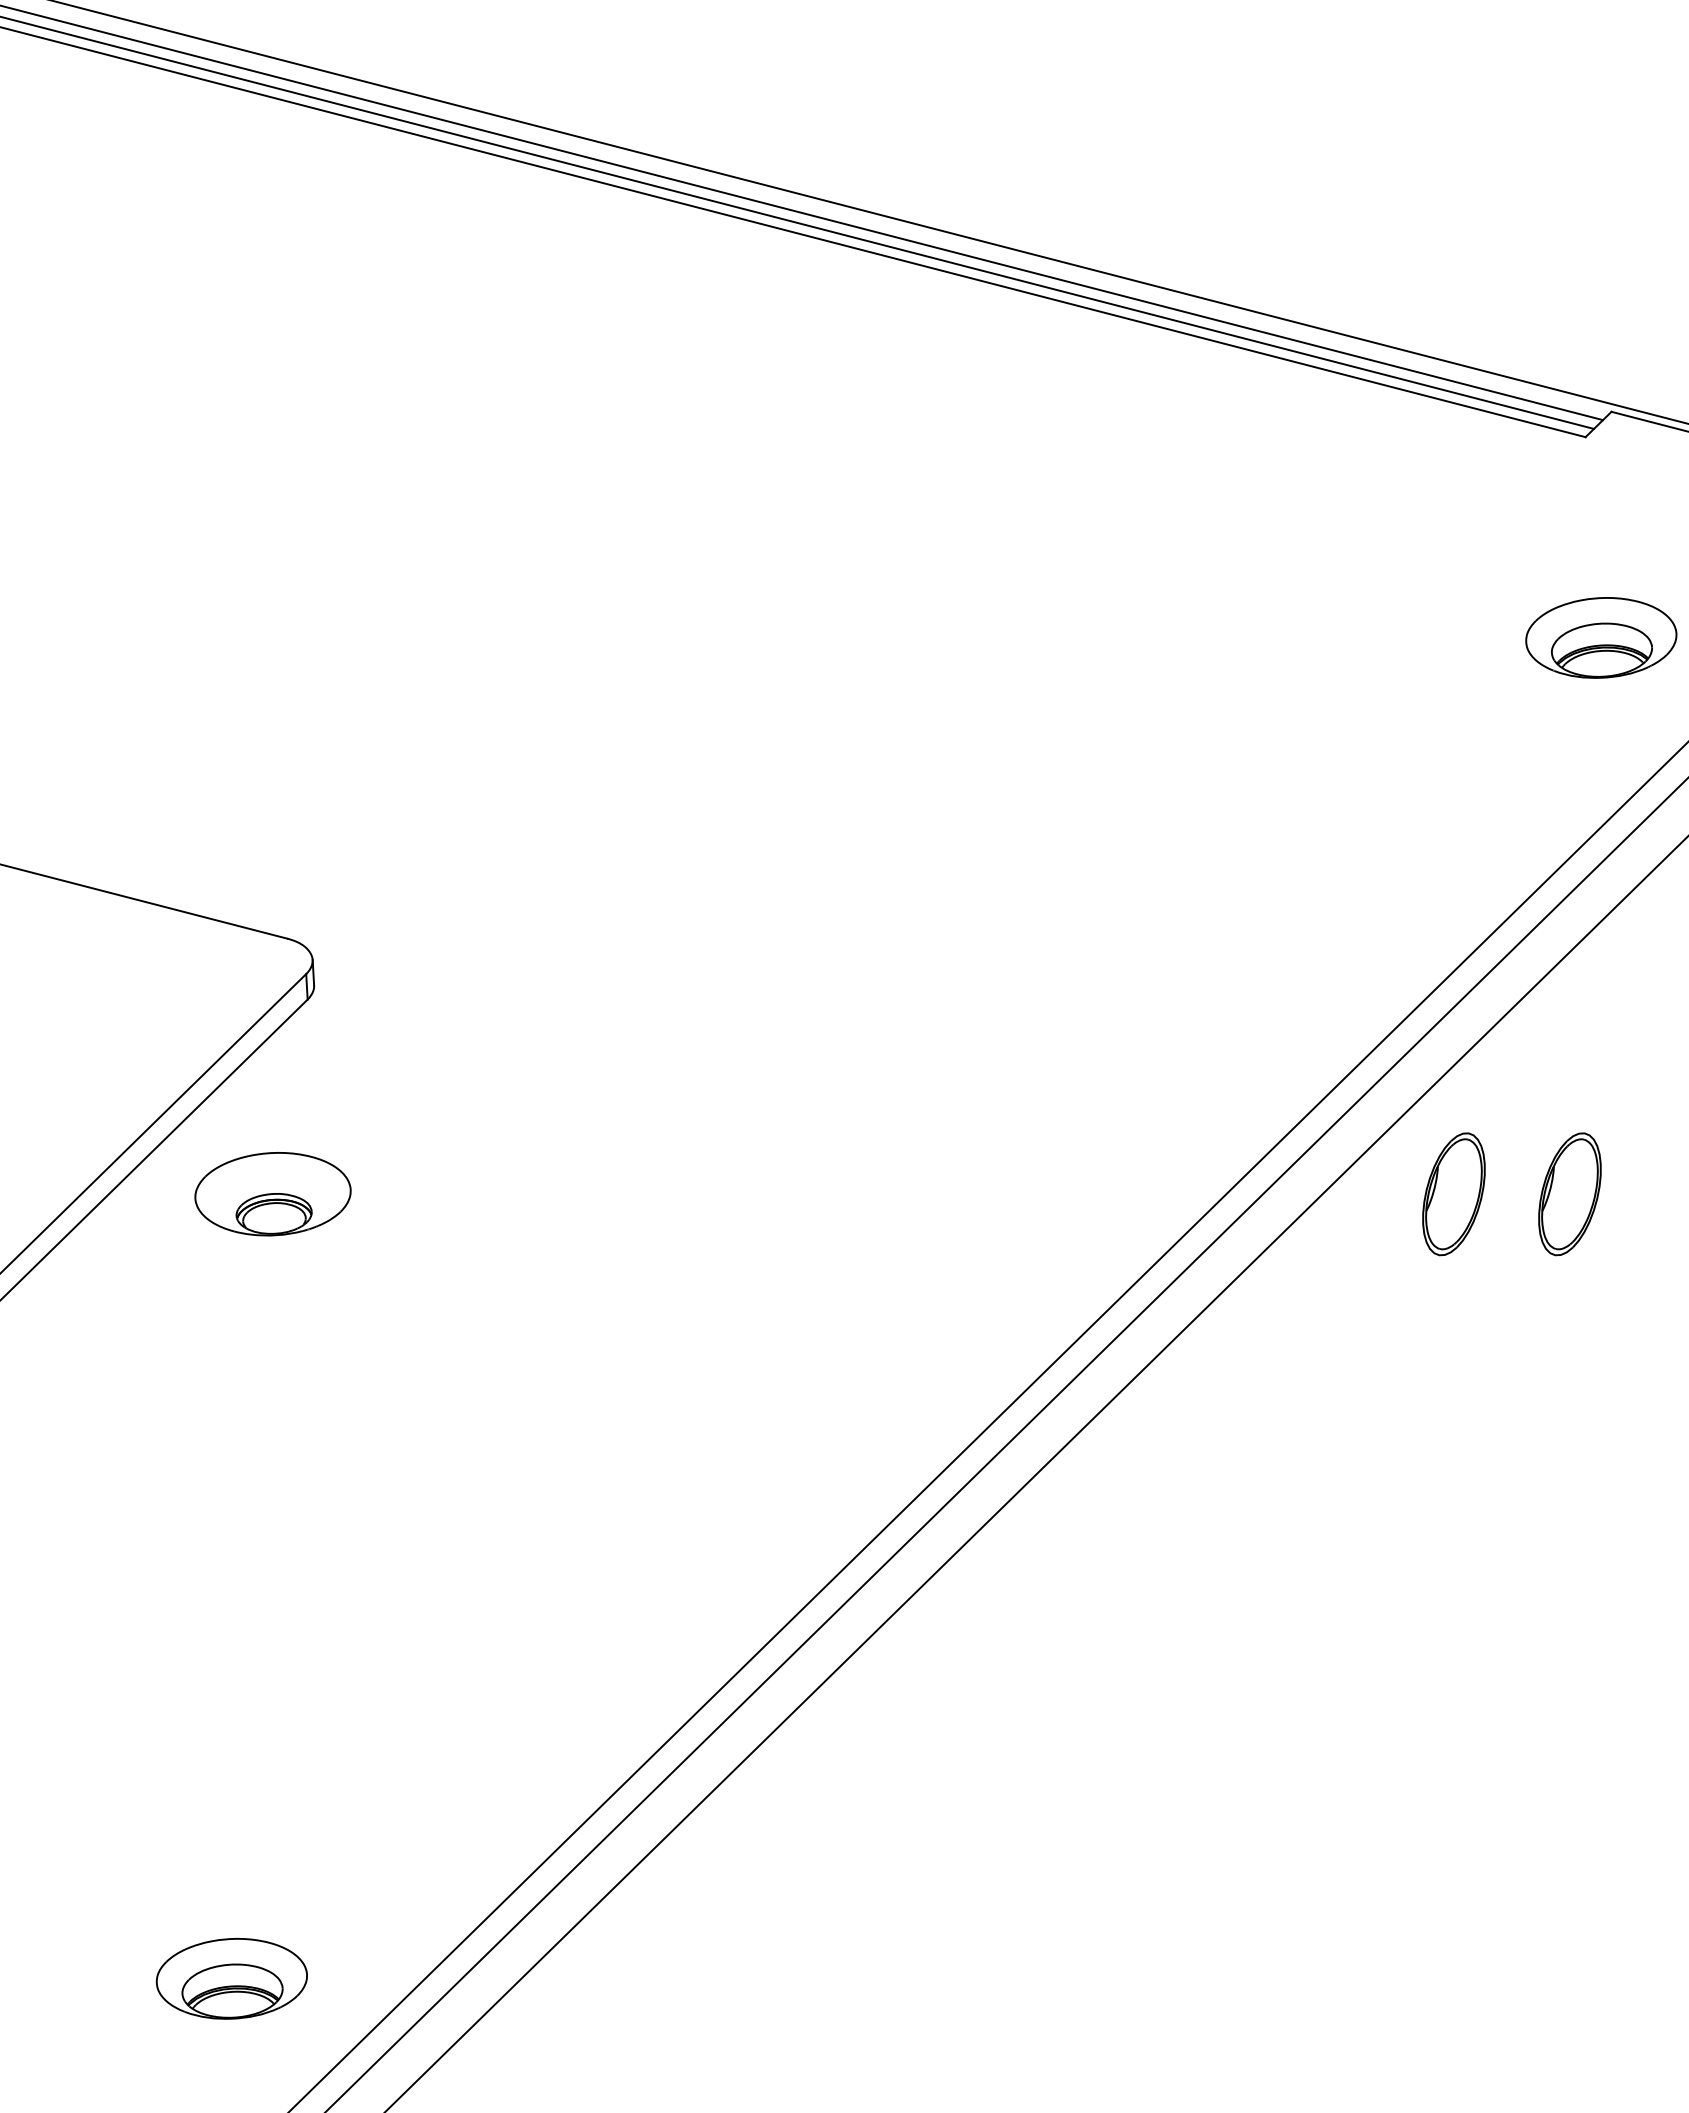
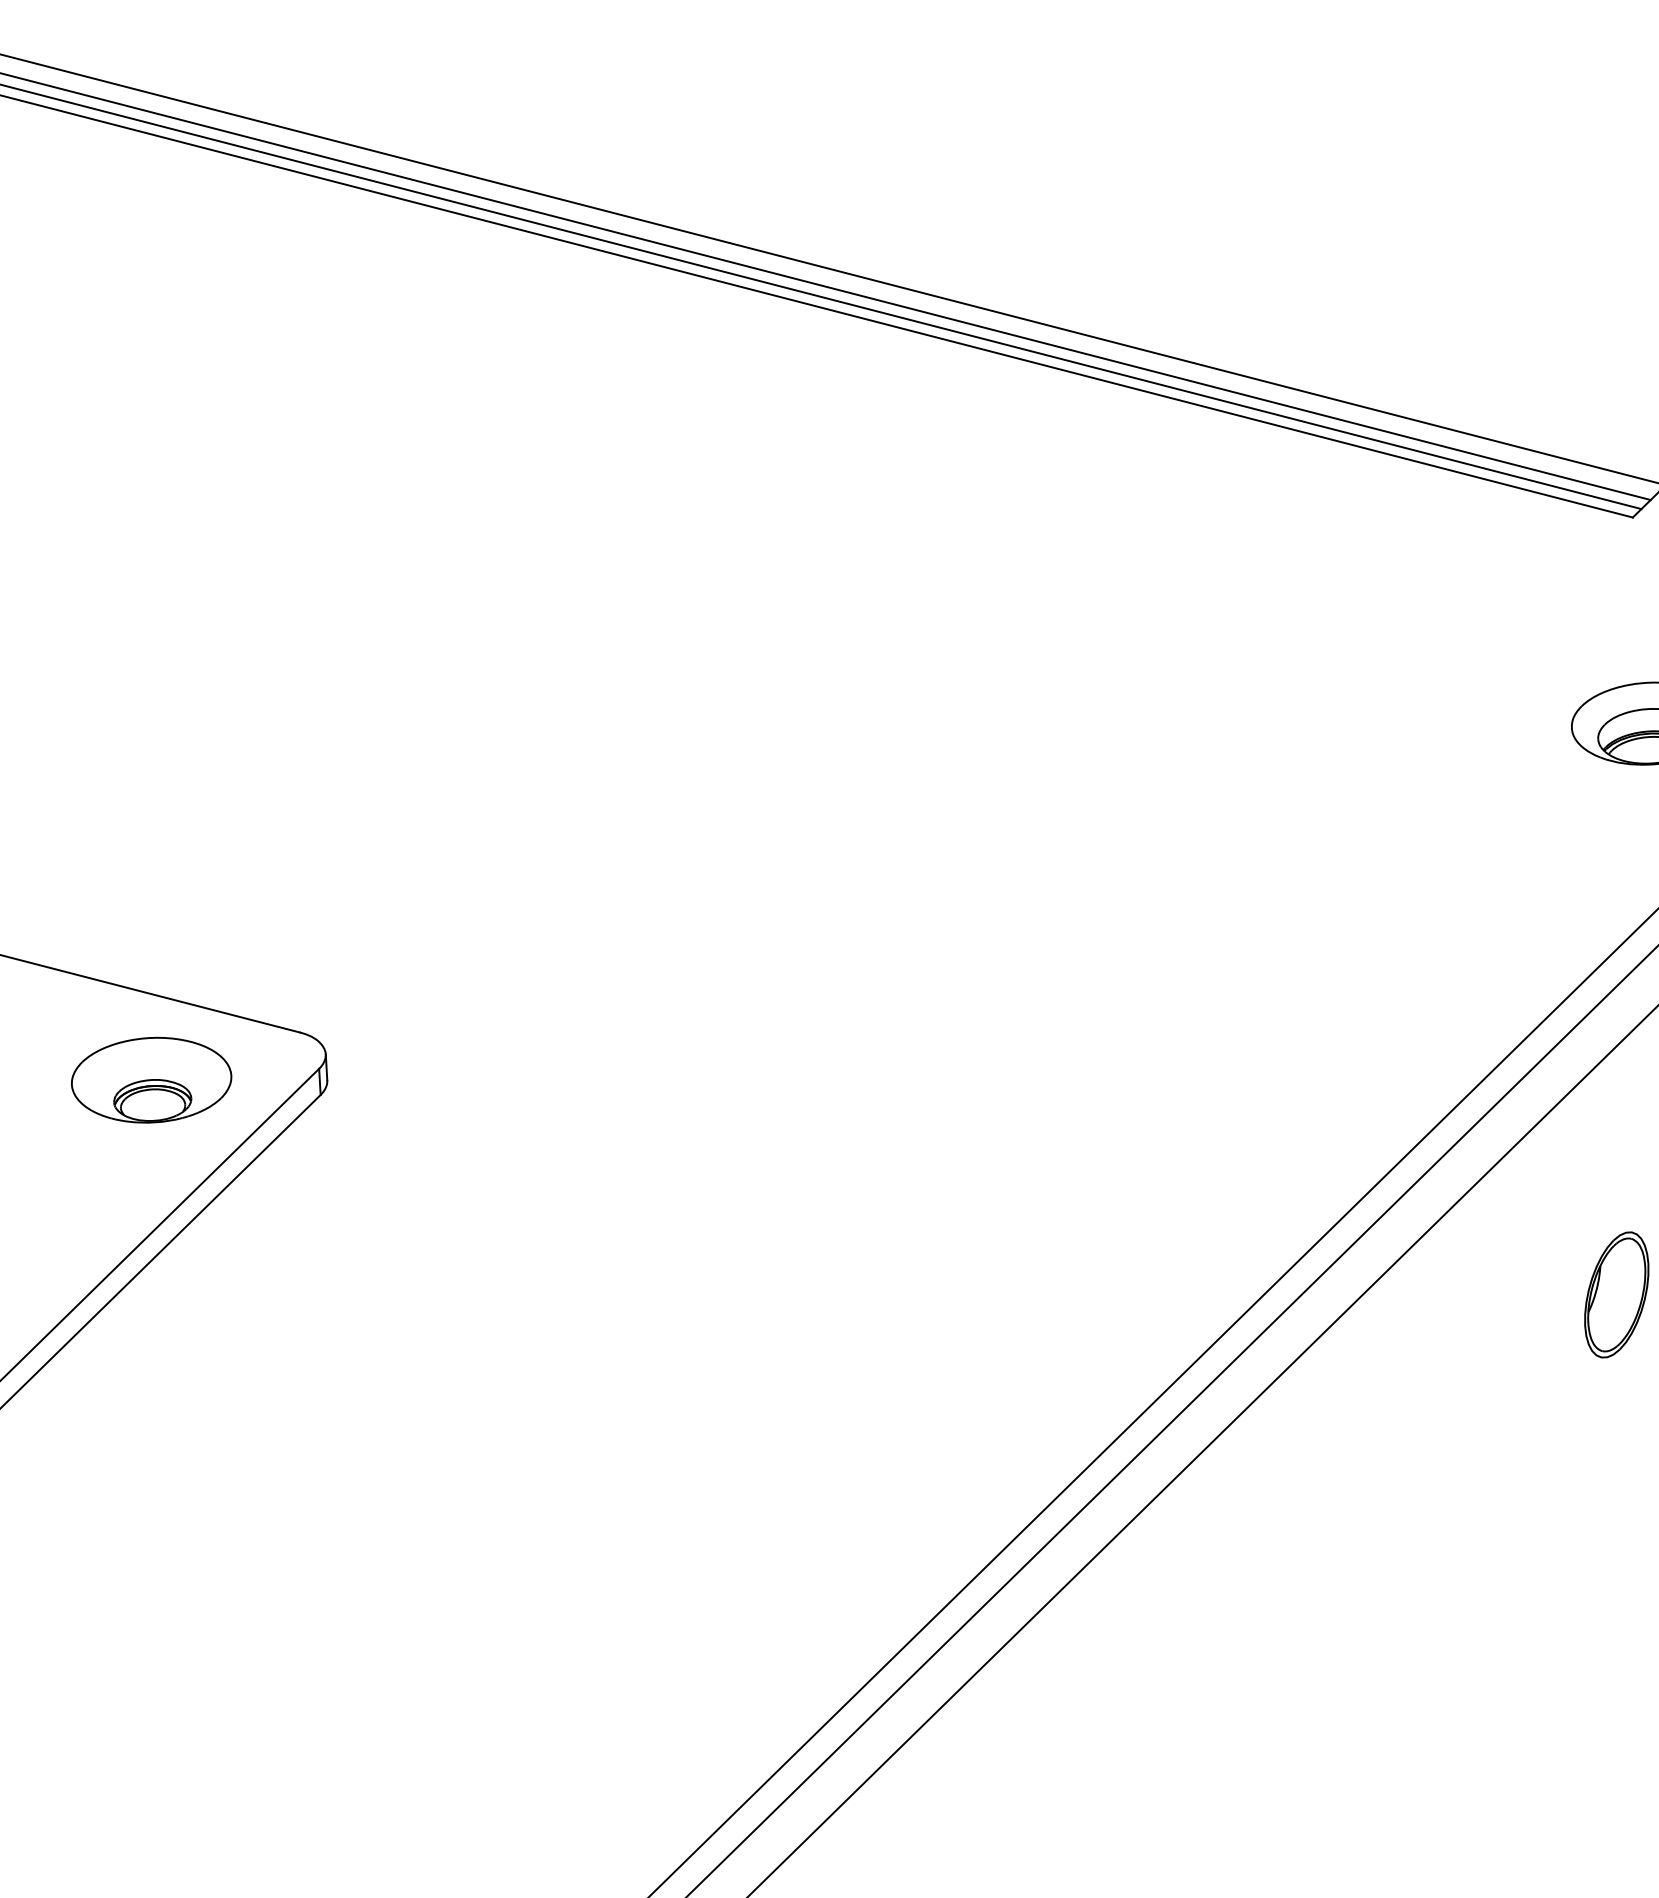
part: (272, 1194) -> (151, 1080), moved
part: (1453, 1194) -> (1497, 1295), removed

